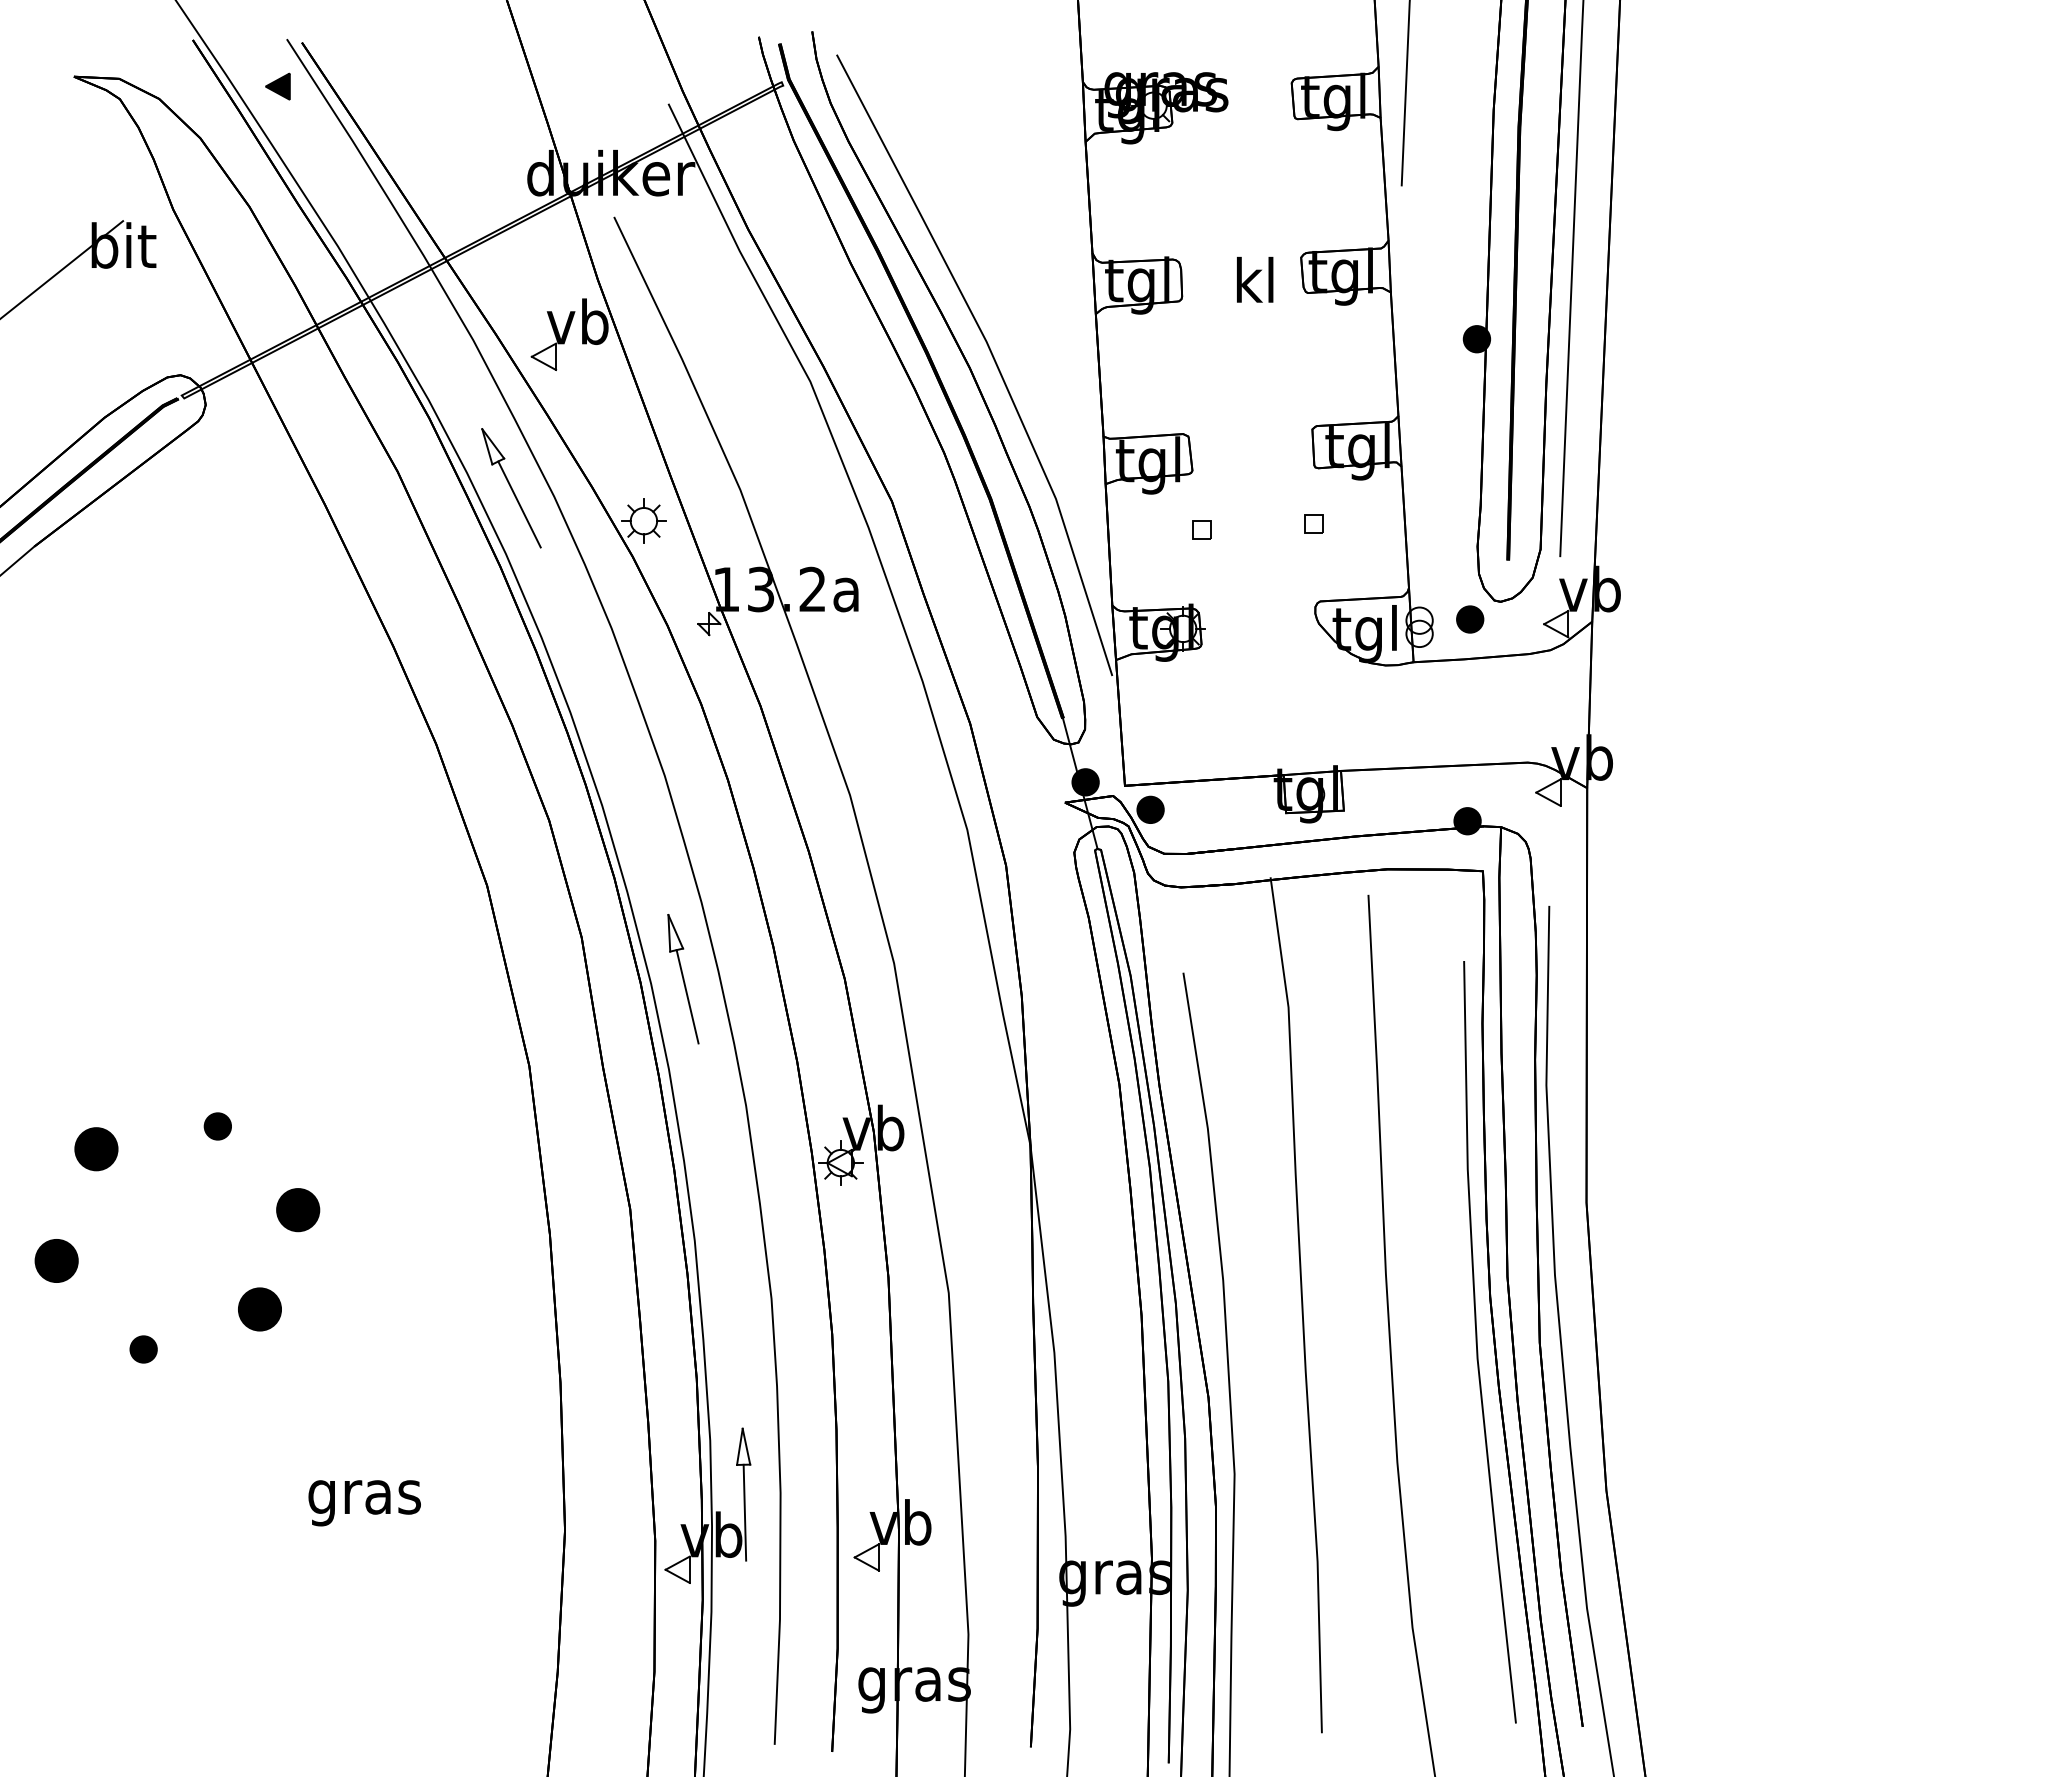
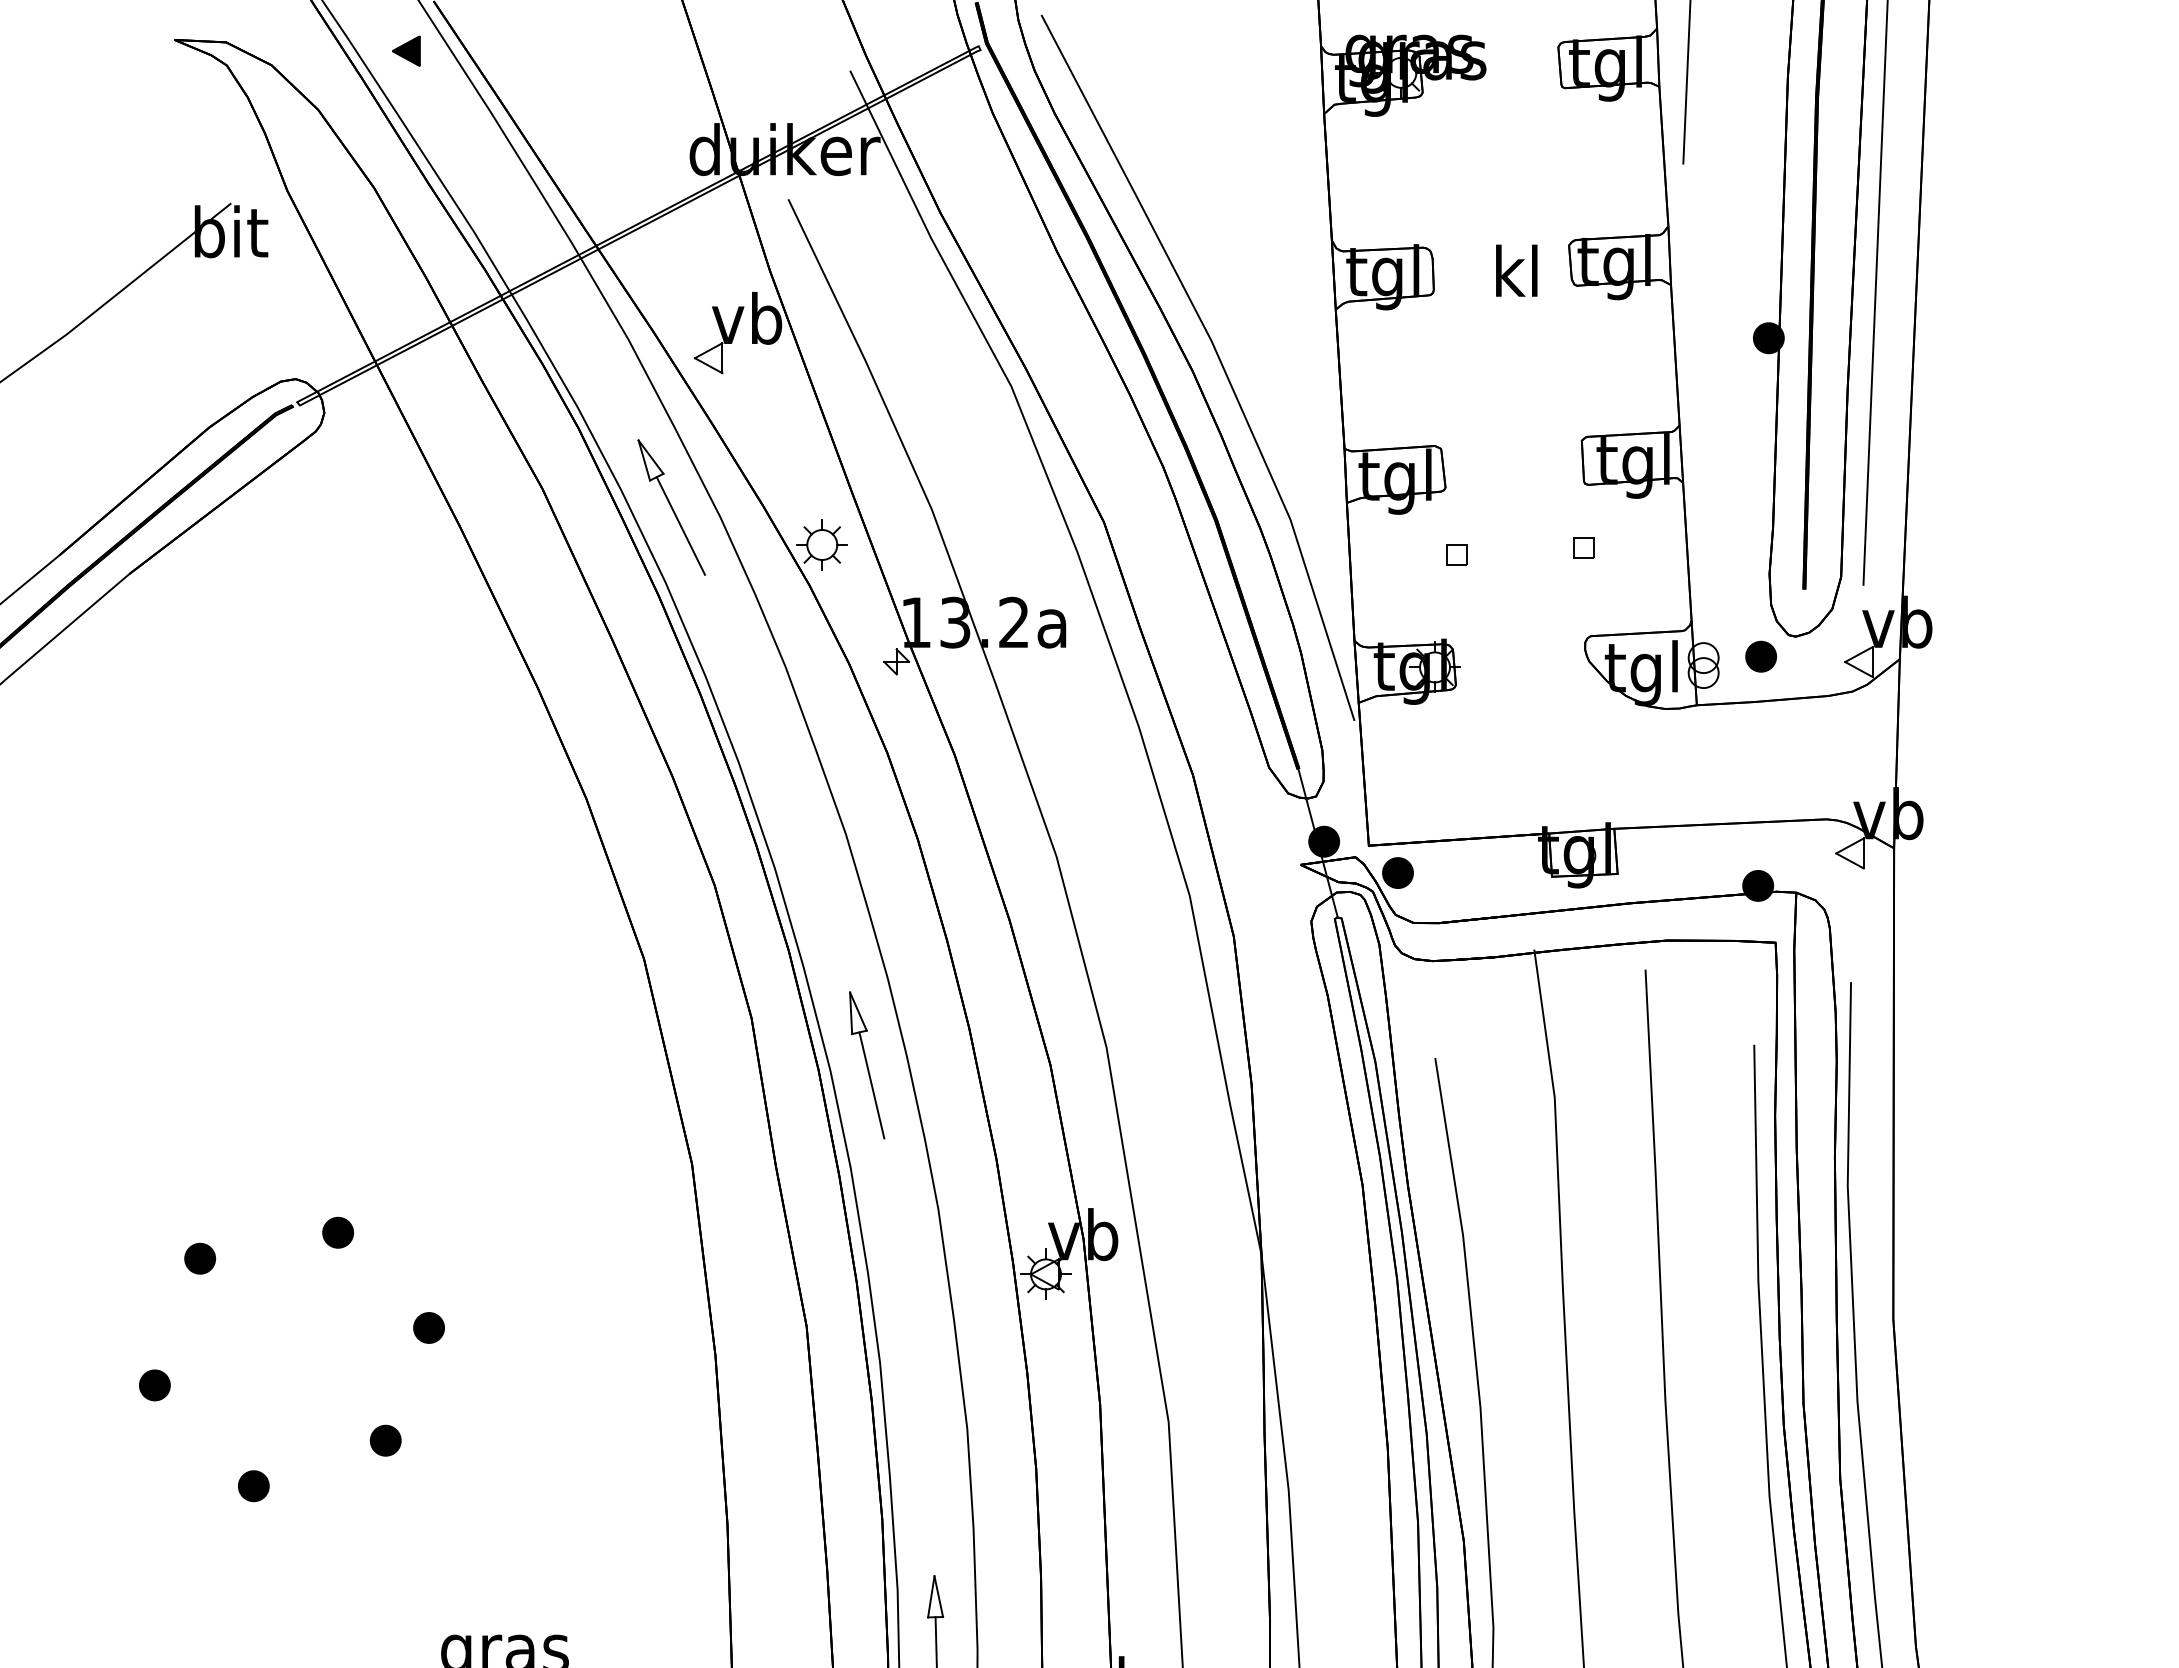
part: (96, 1149) -> (200, 1258), size x0.62
part: (297, 1210) -> (428, 1328), size x0.62
part: (56, 1260) -> (154, 1385), size x0.62
part: (259, 1309) -> (385, 1440), size x0.62

